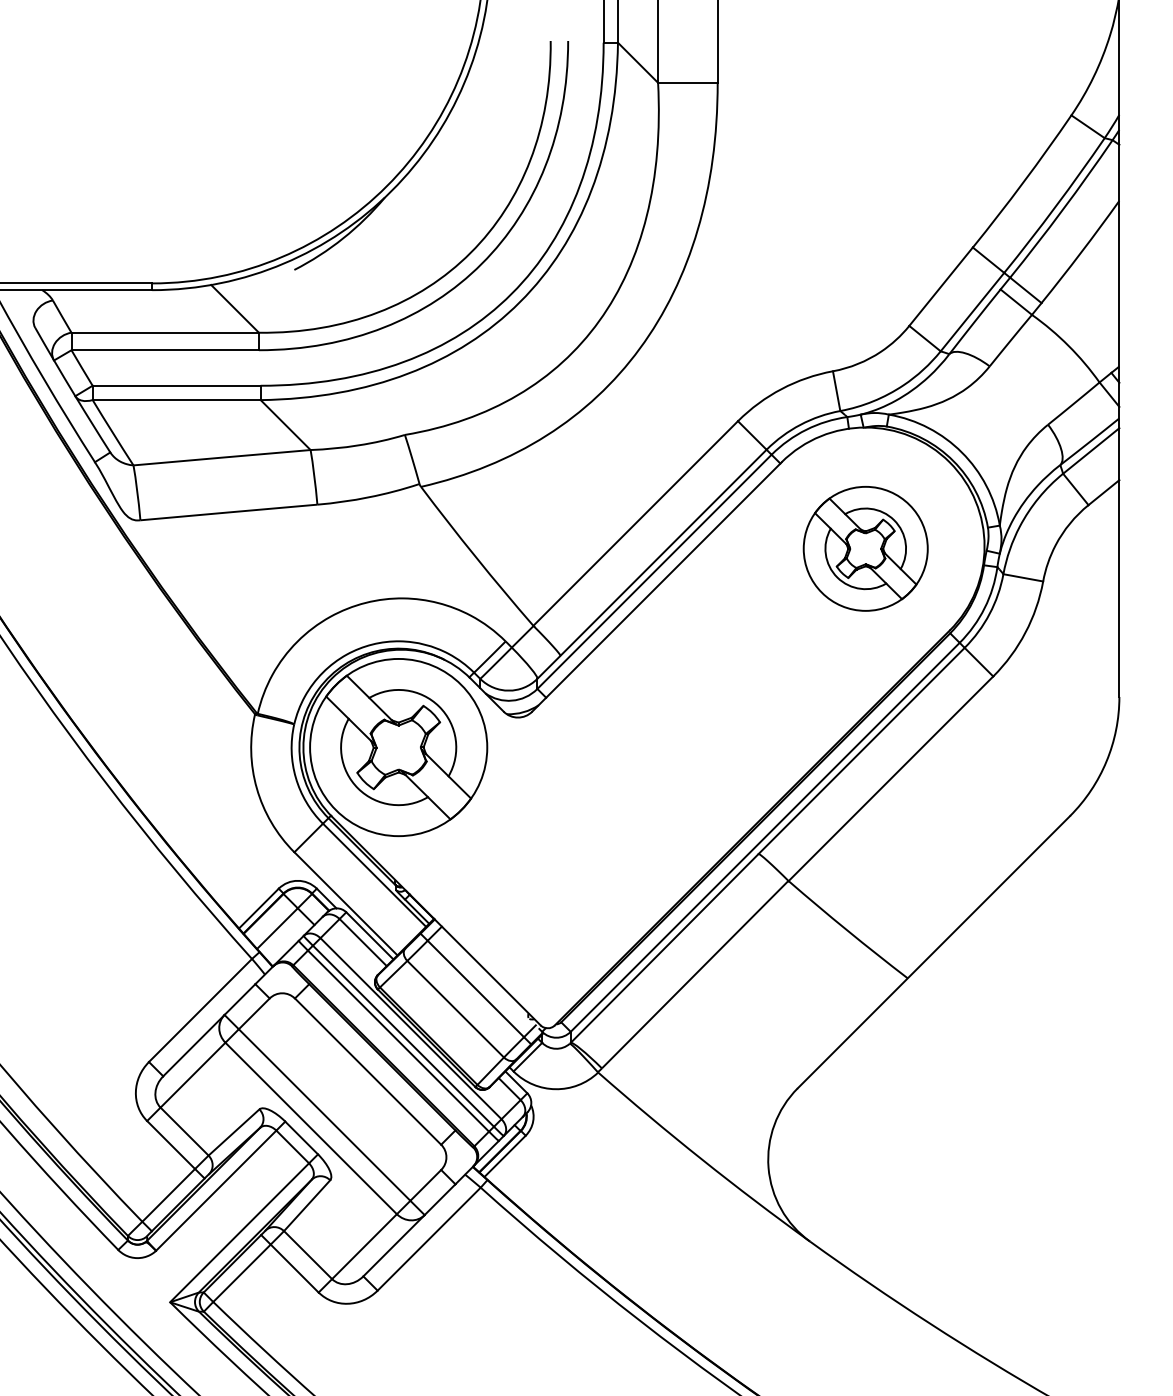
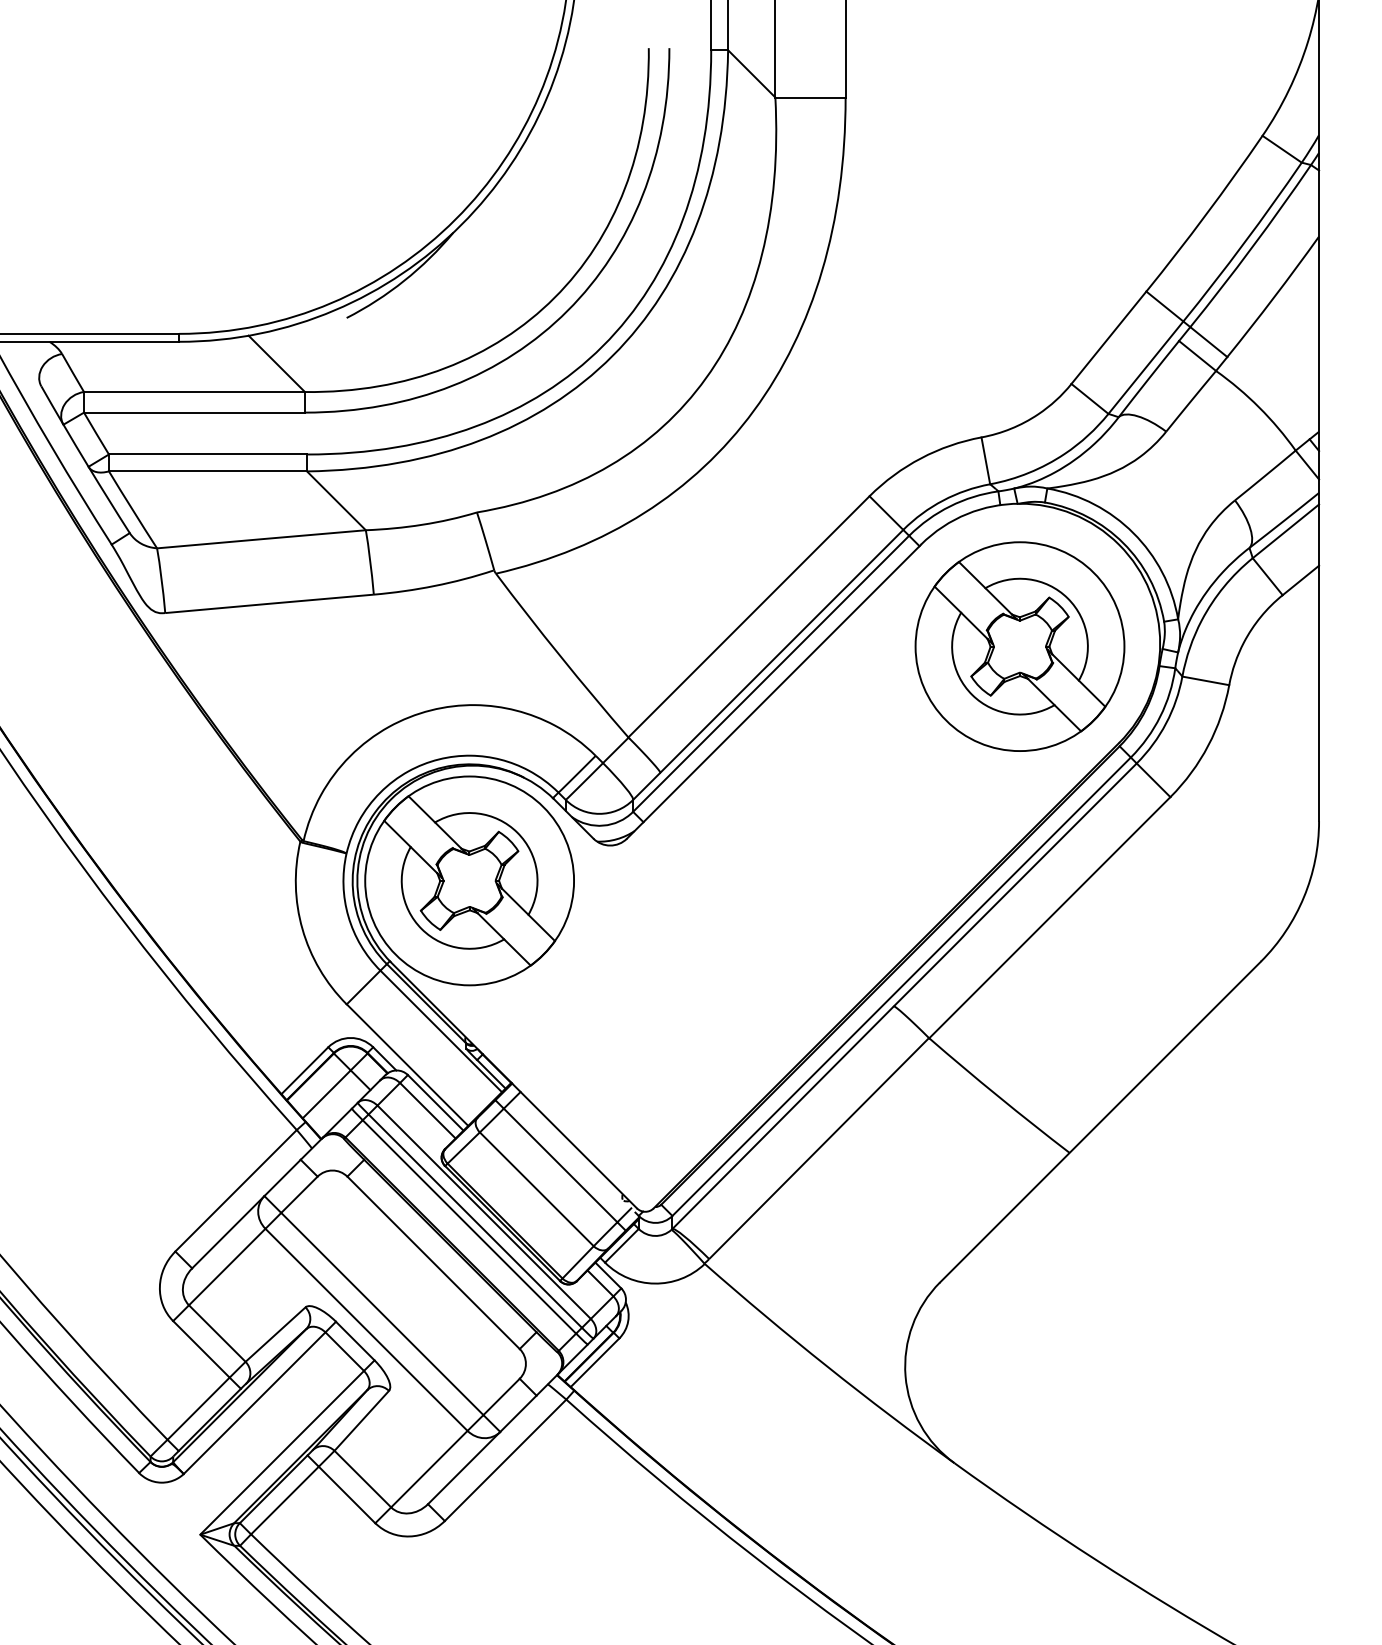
part: (865, 548) -> (1019, 646), size x1.43

